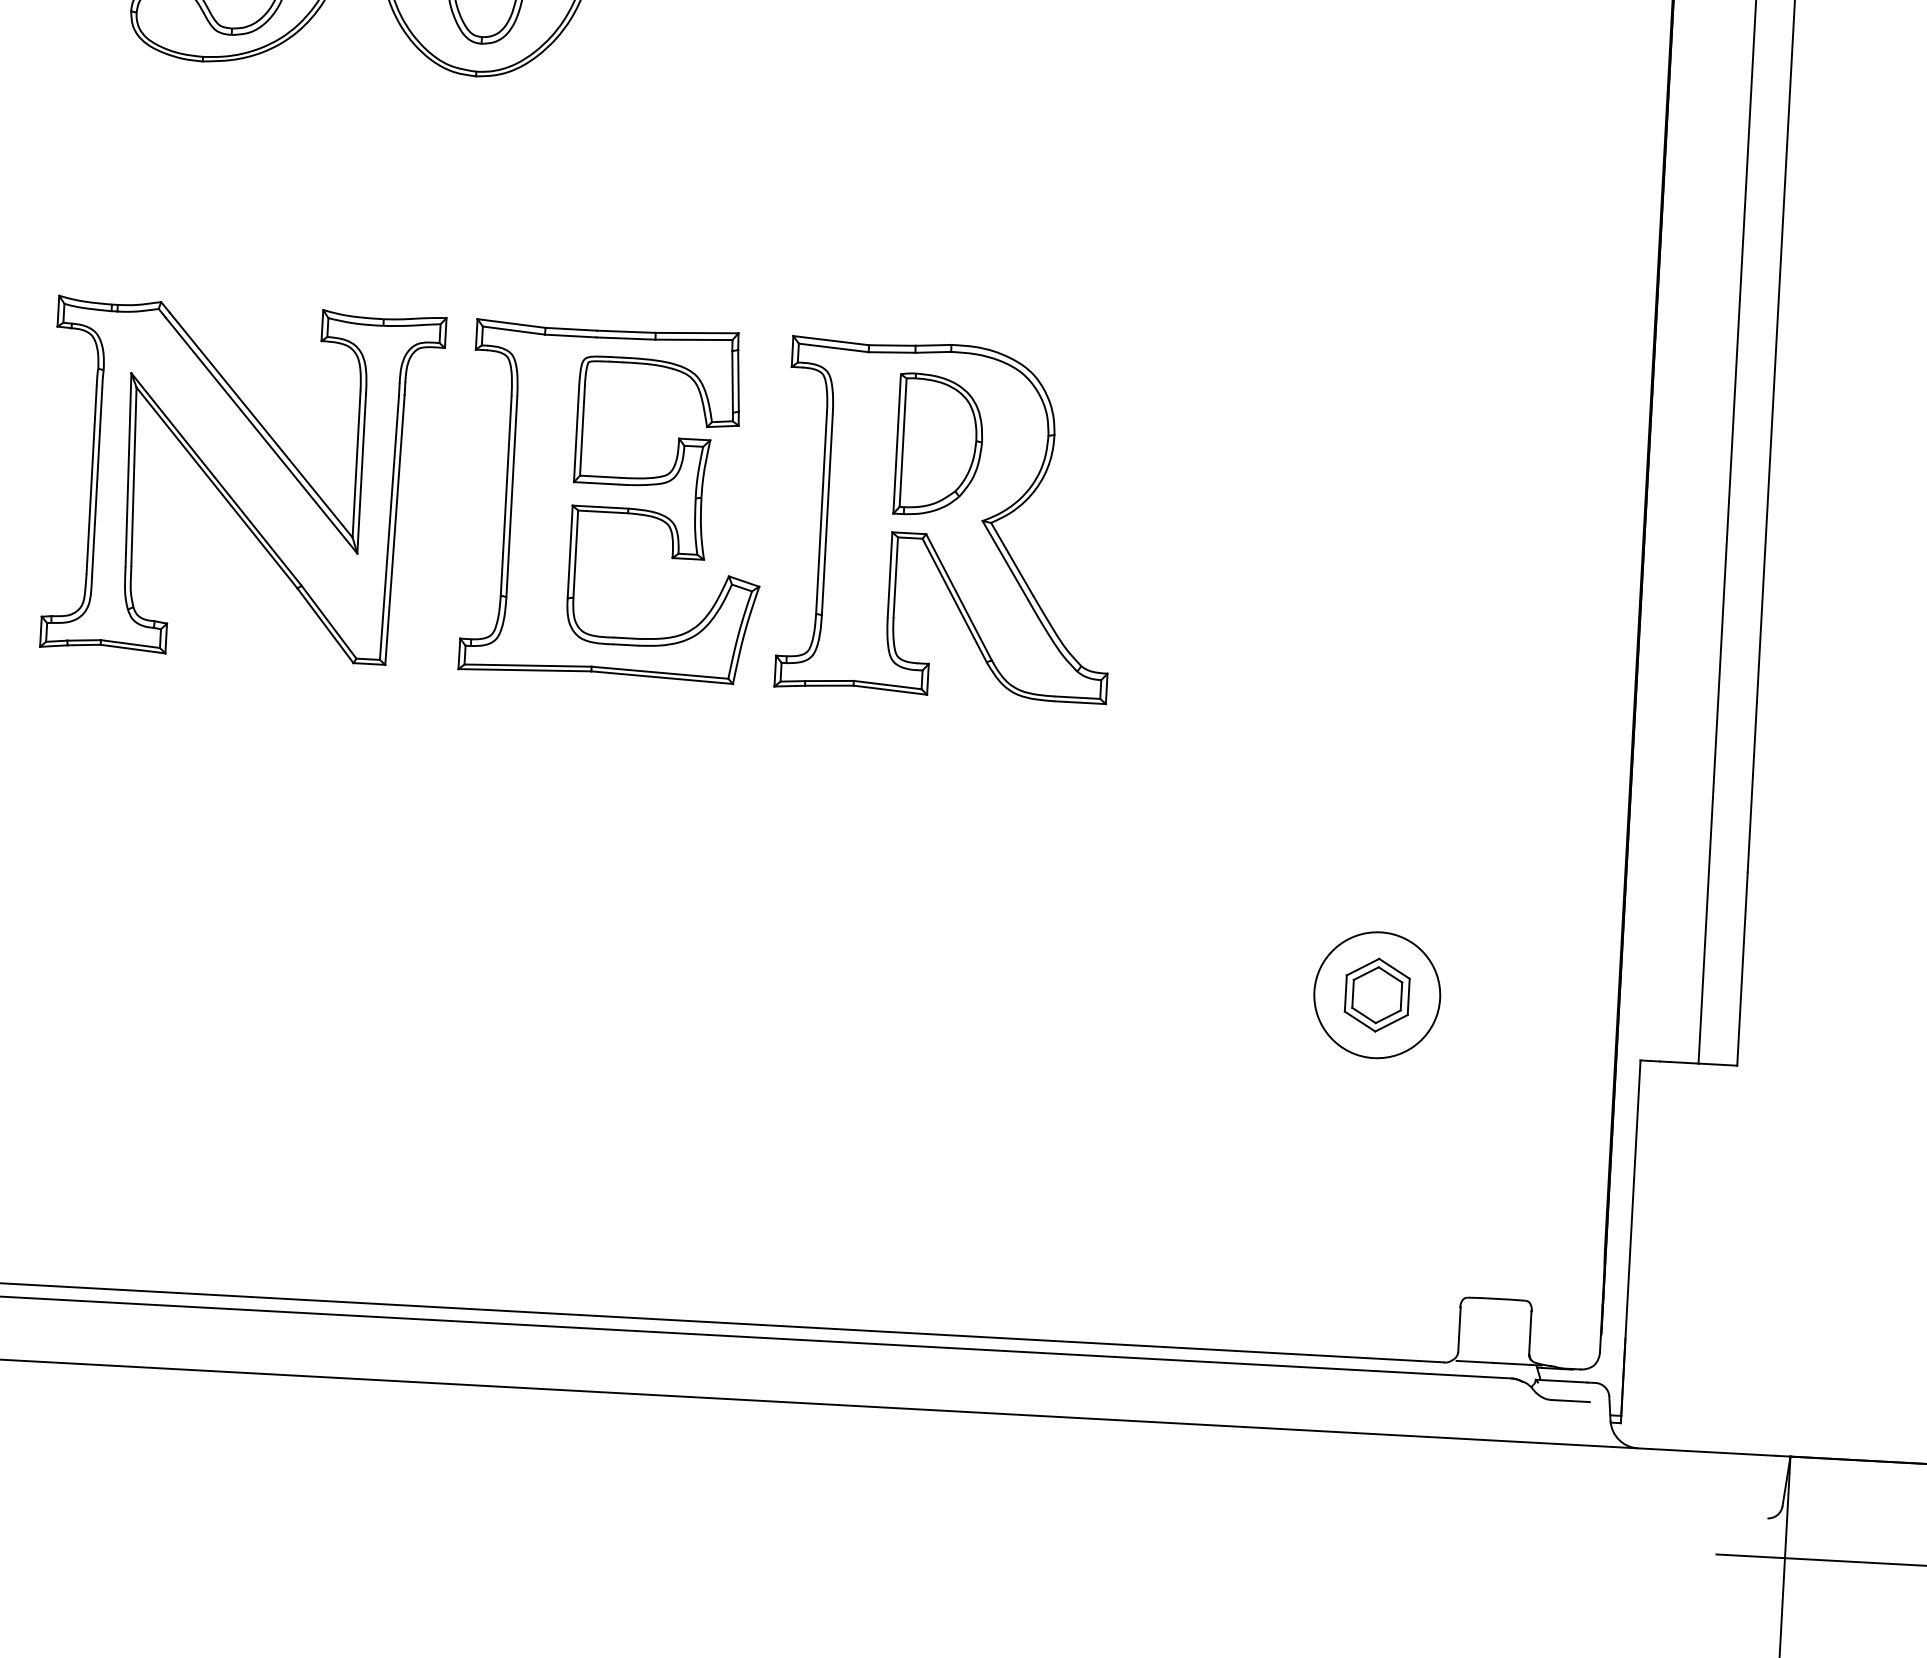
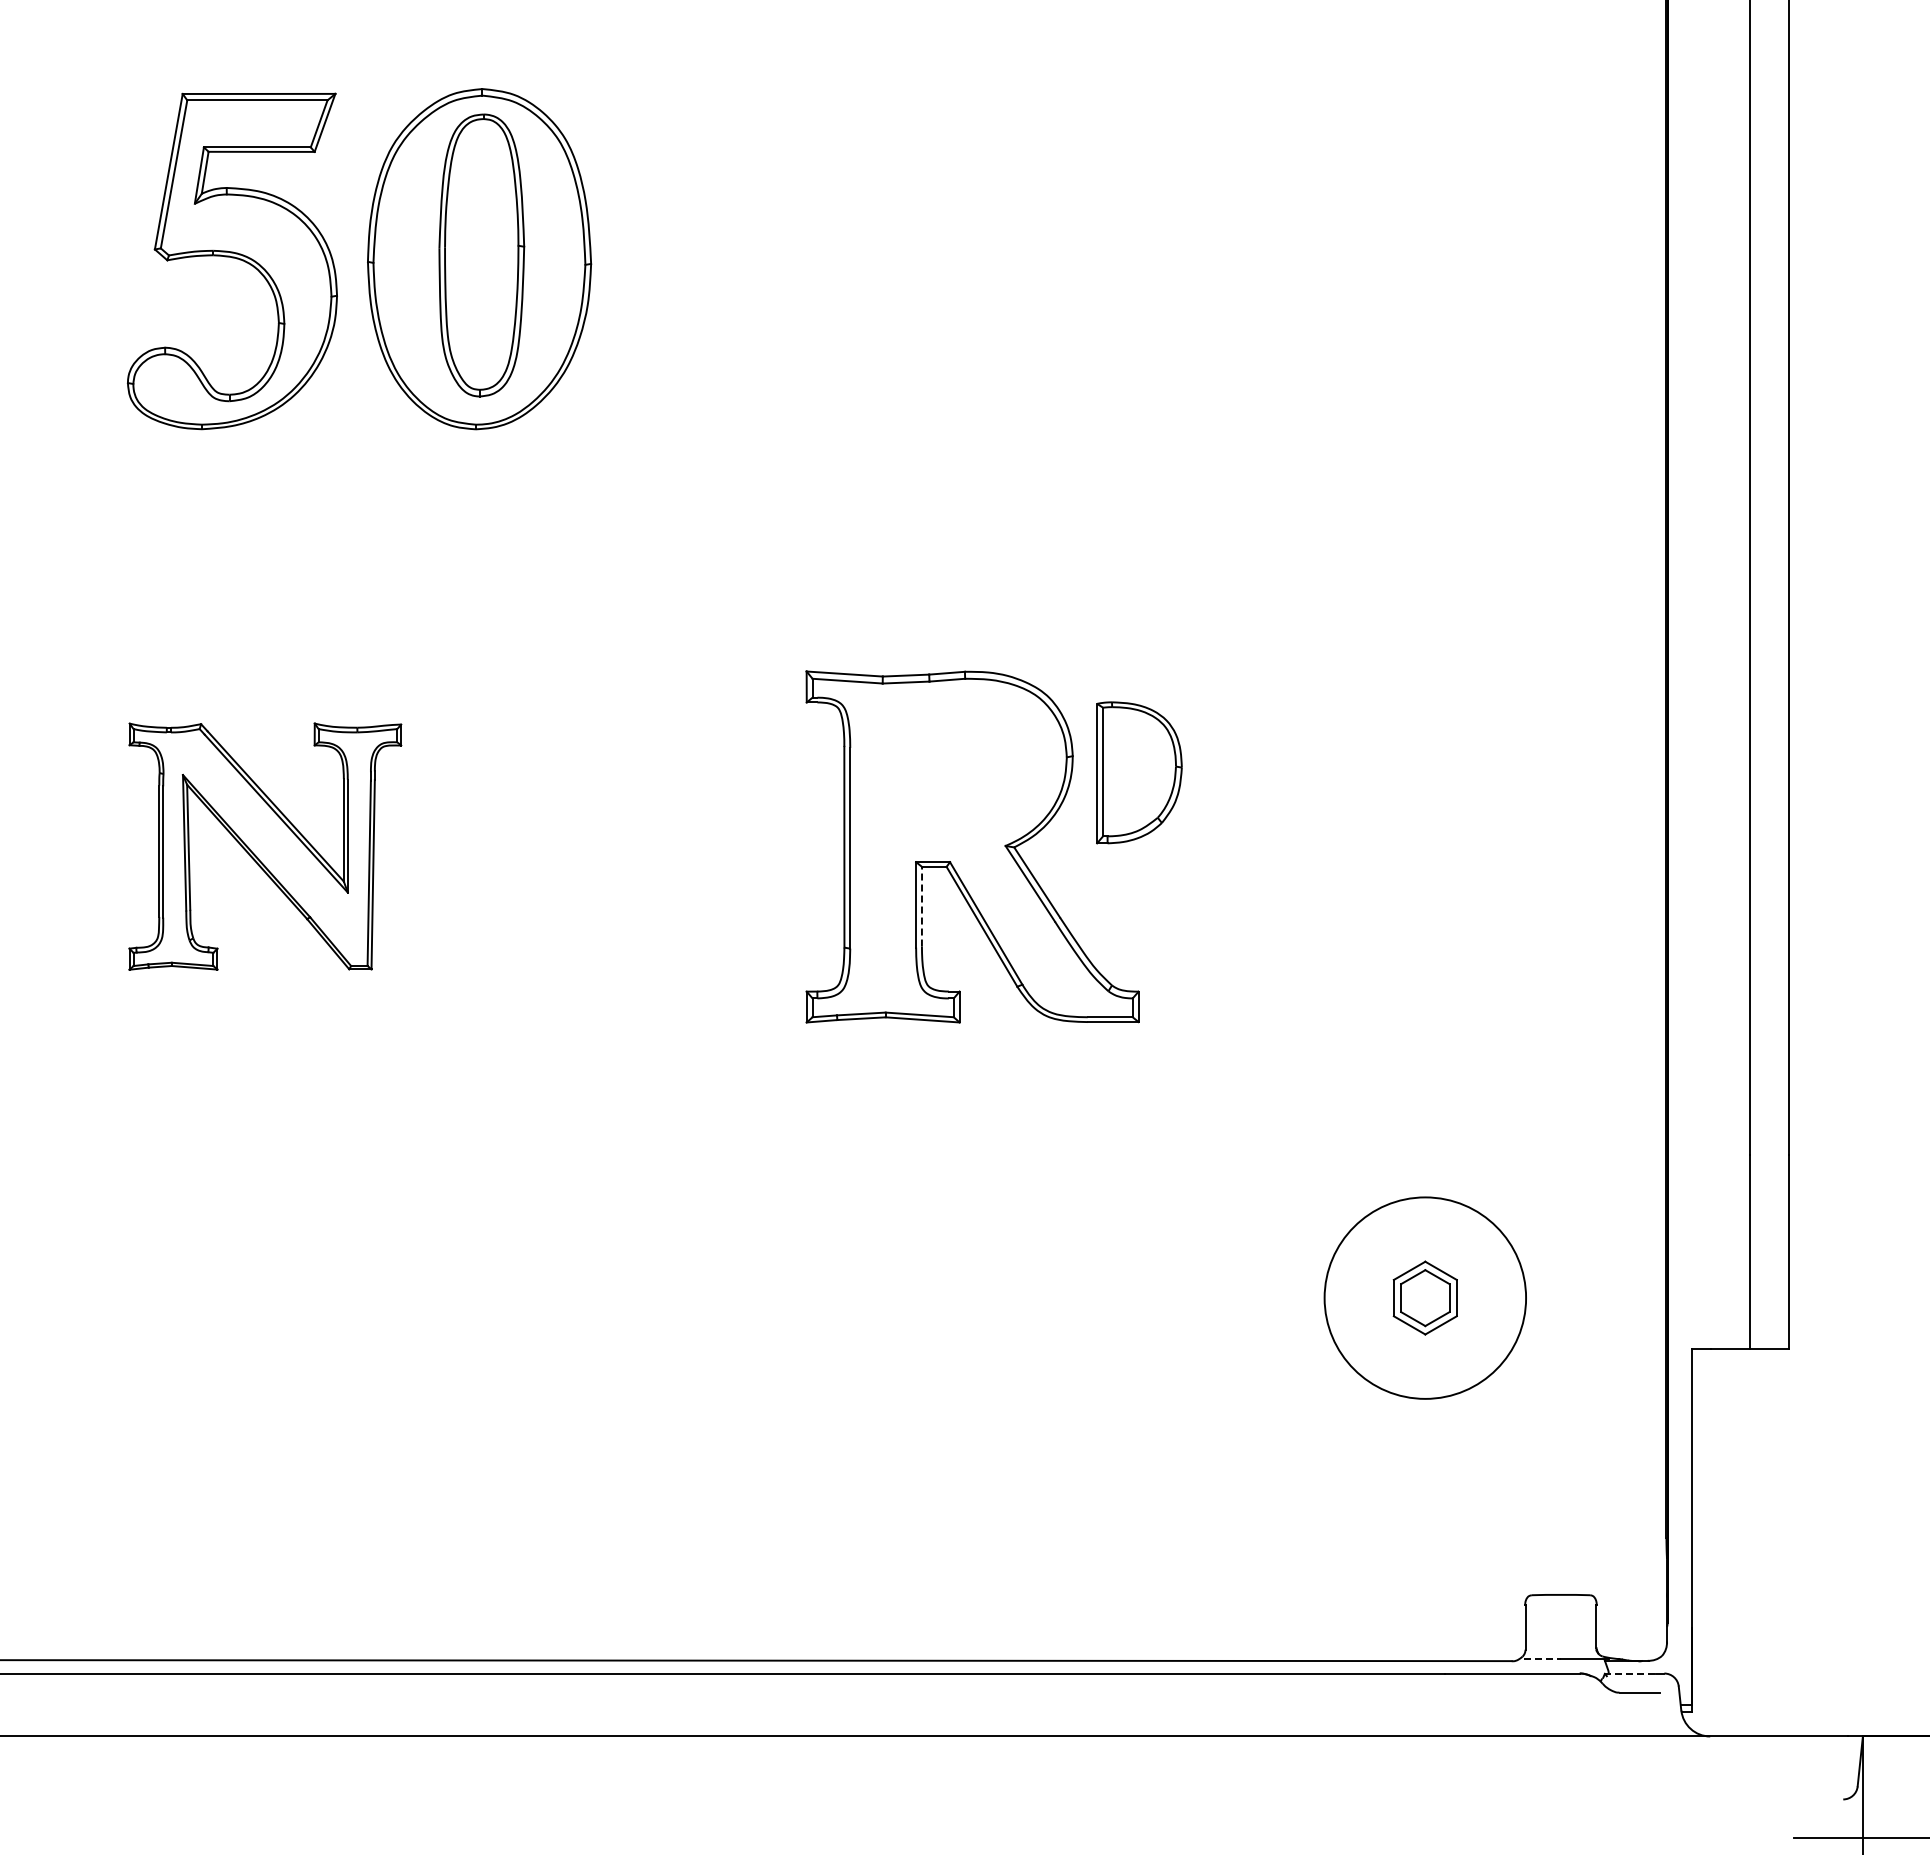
part: (939, 445) -> (1139, 772), moved
part: (243, 481) -> (265, 846), size x0.7
part: (615, 501) -> (638, 846), removed
line: (895, 576) -> (921, 906), solid -> dashed
circle: (1377, 995) -> (1425, 1298), size x1.6
line: (1475, 1361) -> (1543, 1658), solid -> dashed
line: (1561, 1381) -> (1630, 1673), solid -> dashed

